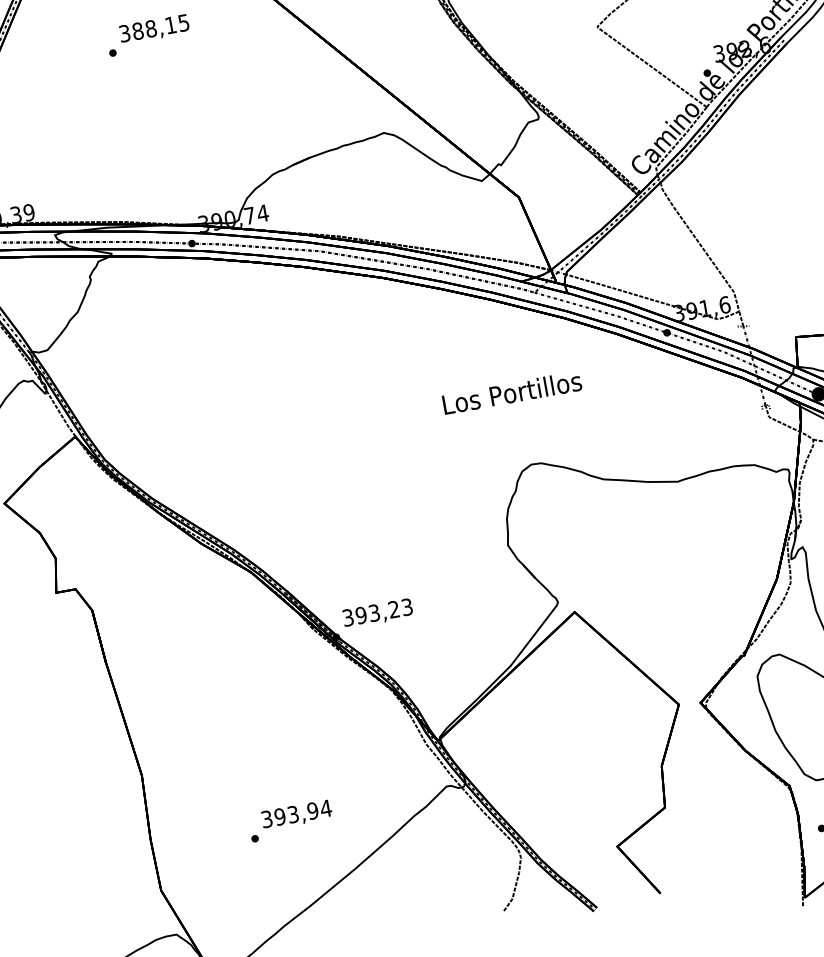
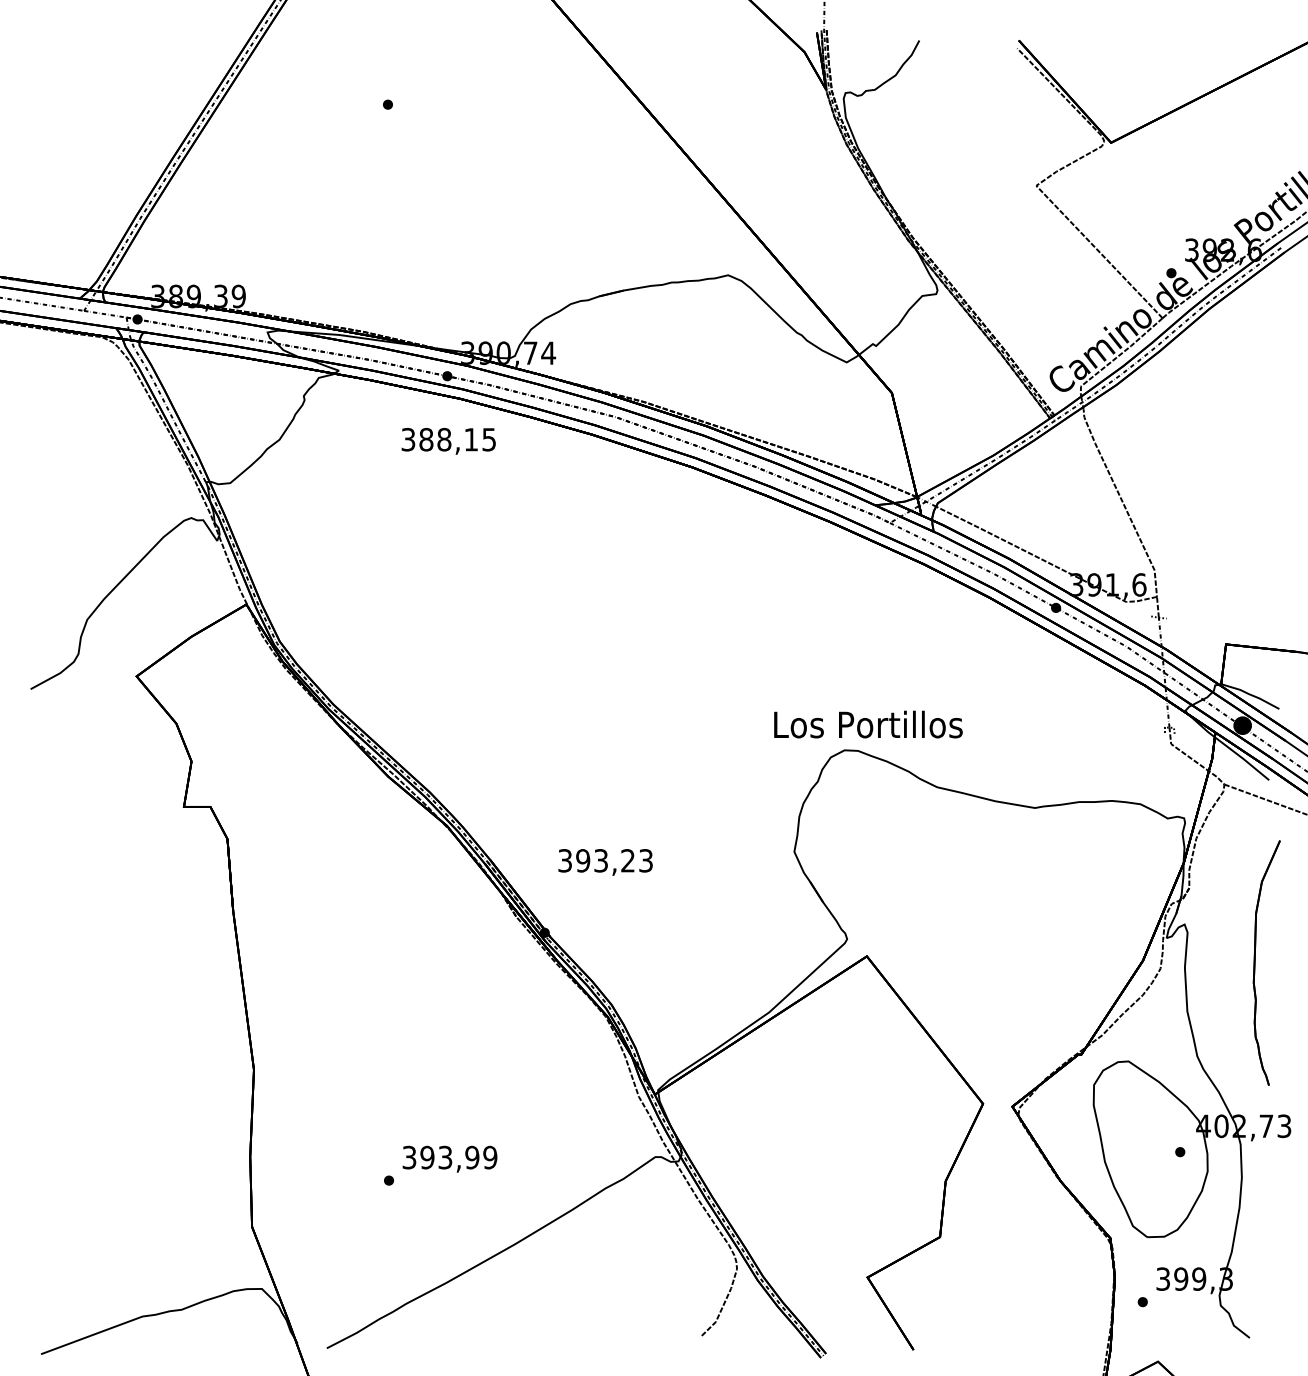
text: (154, 29) -> (448, 441), moved
text: (512, 392) -> (868, 724), moved
text: (377, 613) -> (605, 862), moved
text: (325, 808) -> (489, 1157), 393,94 -> 393,99

